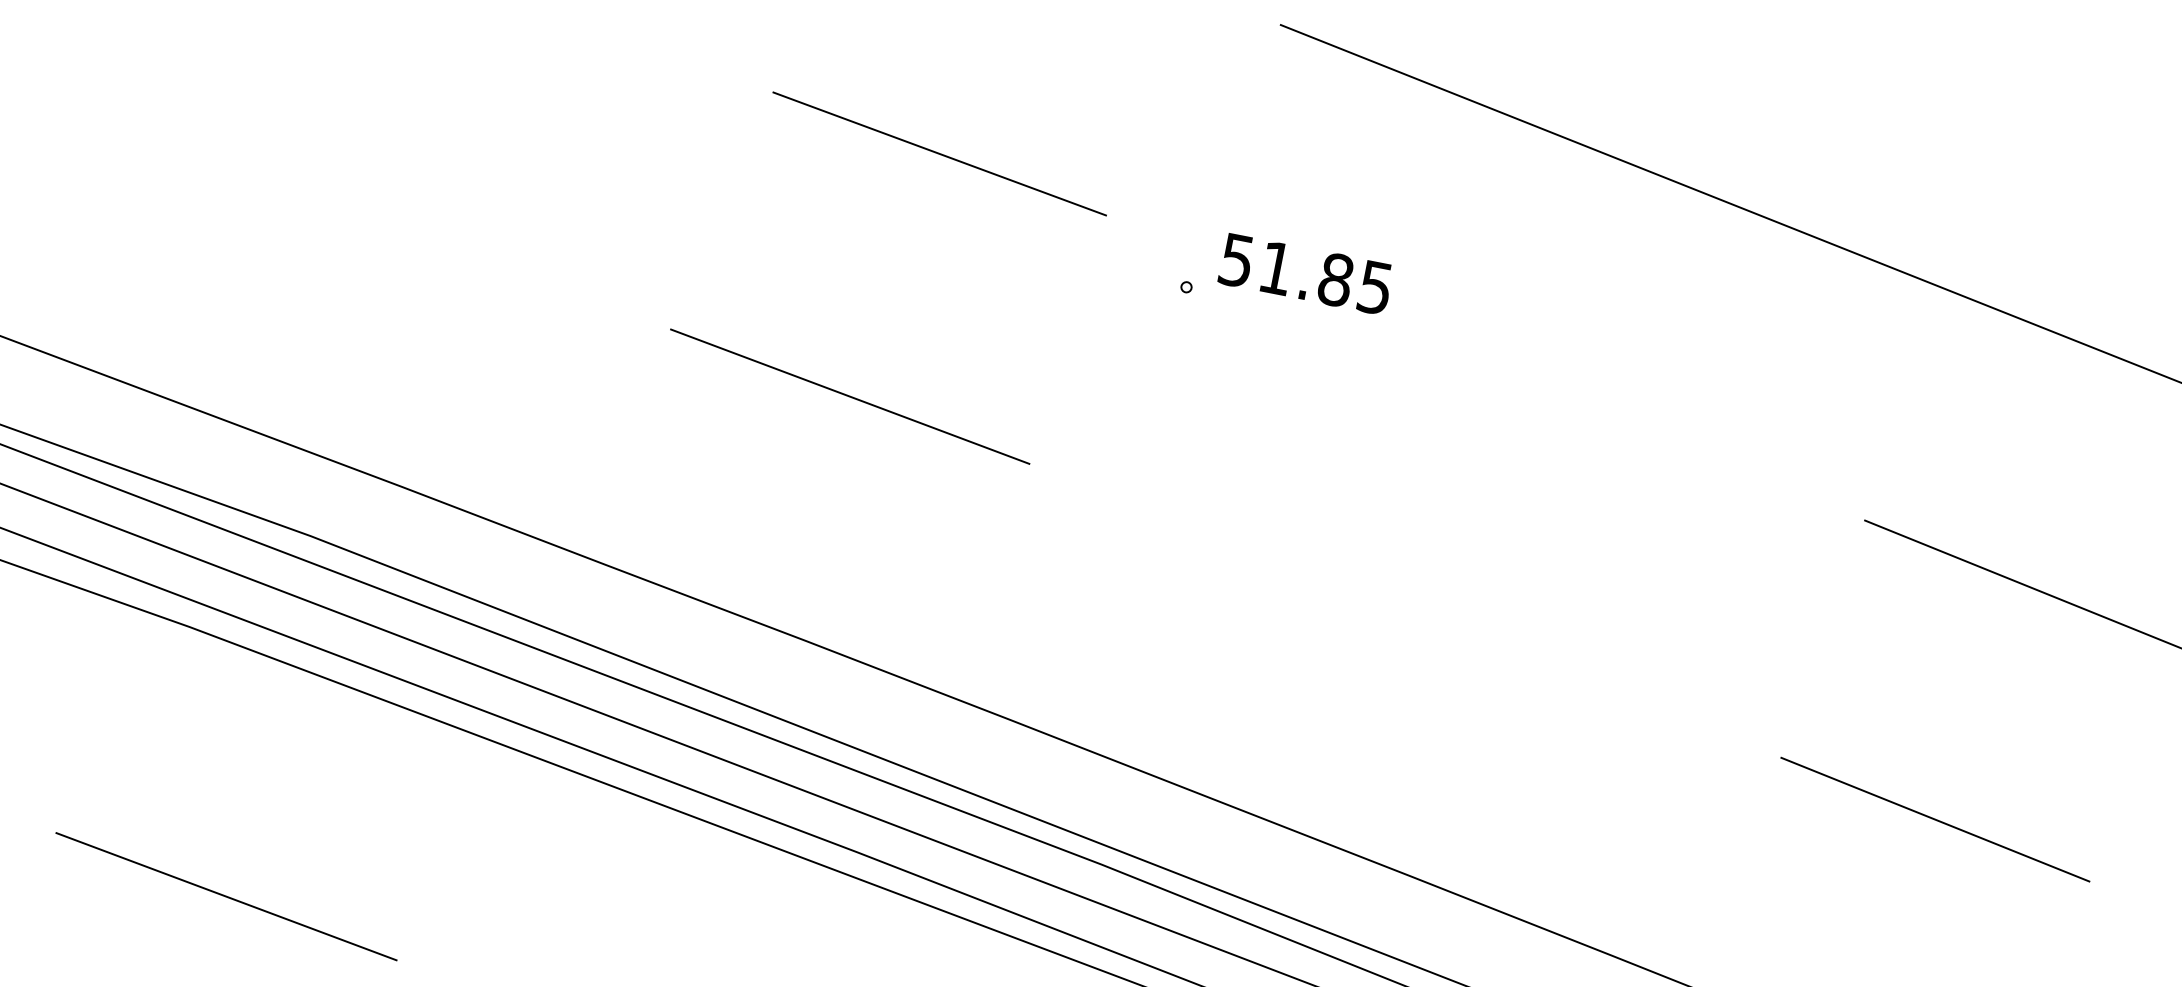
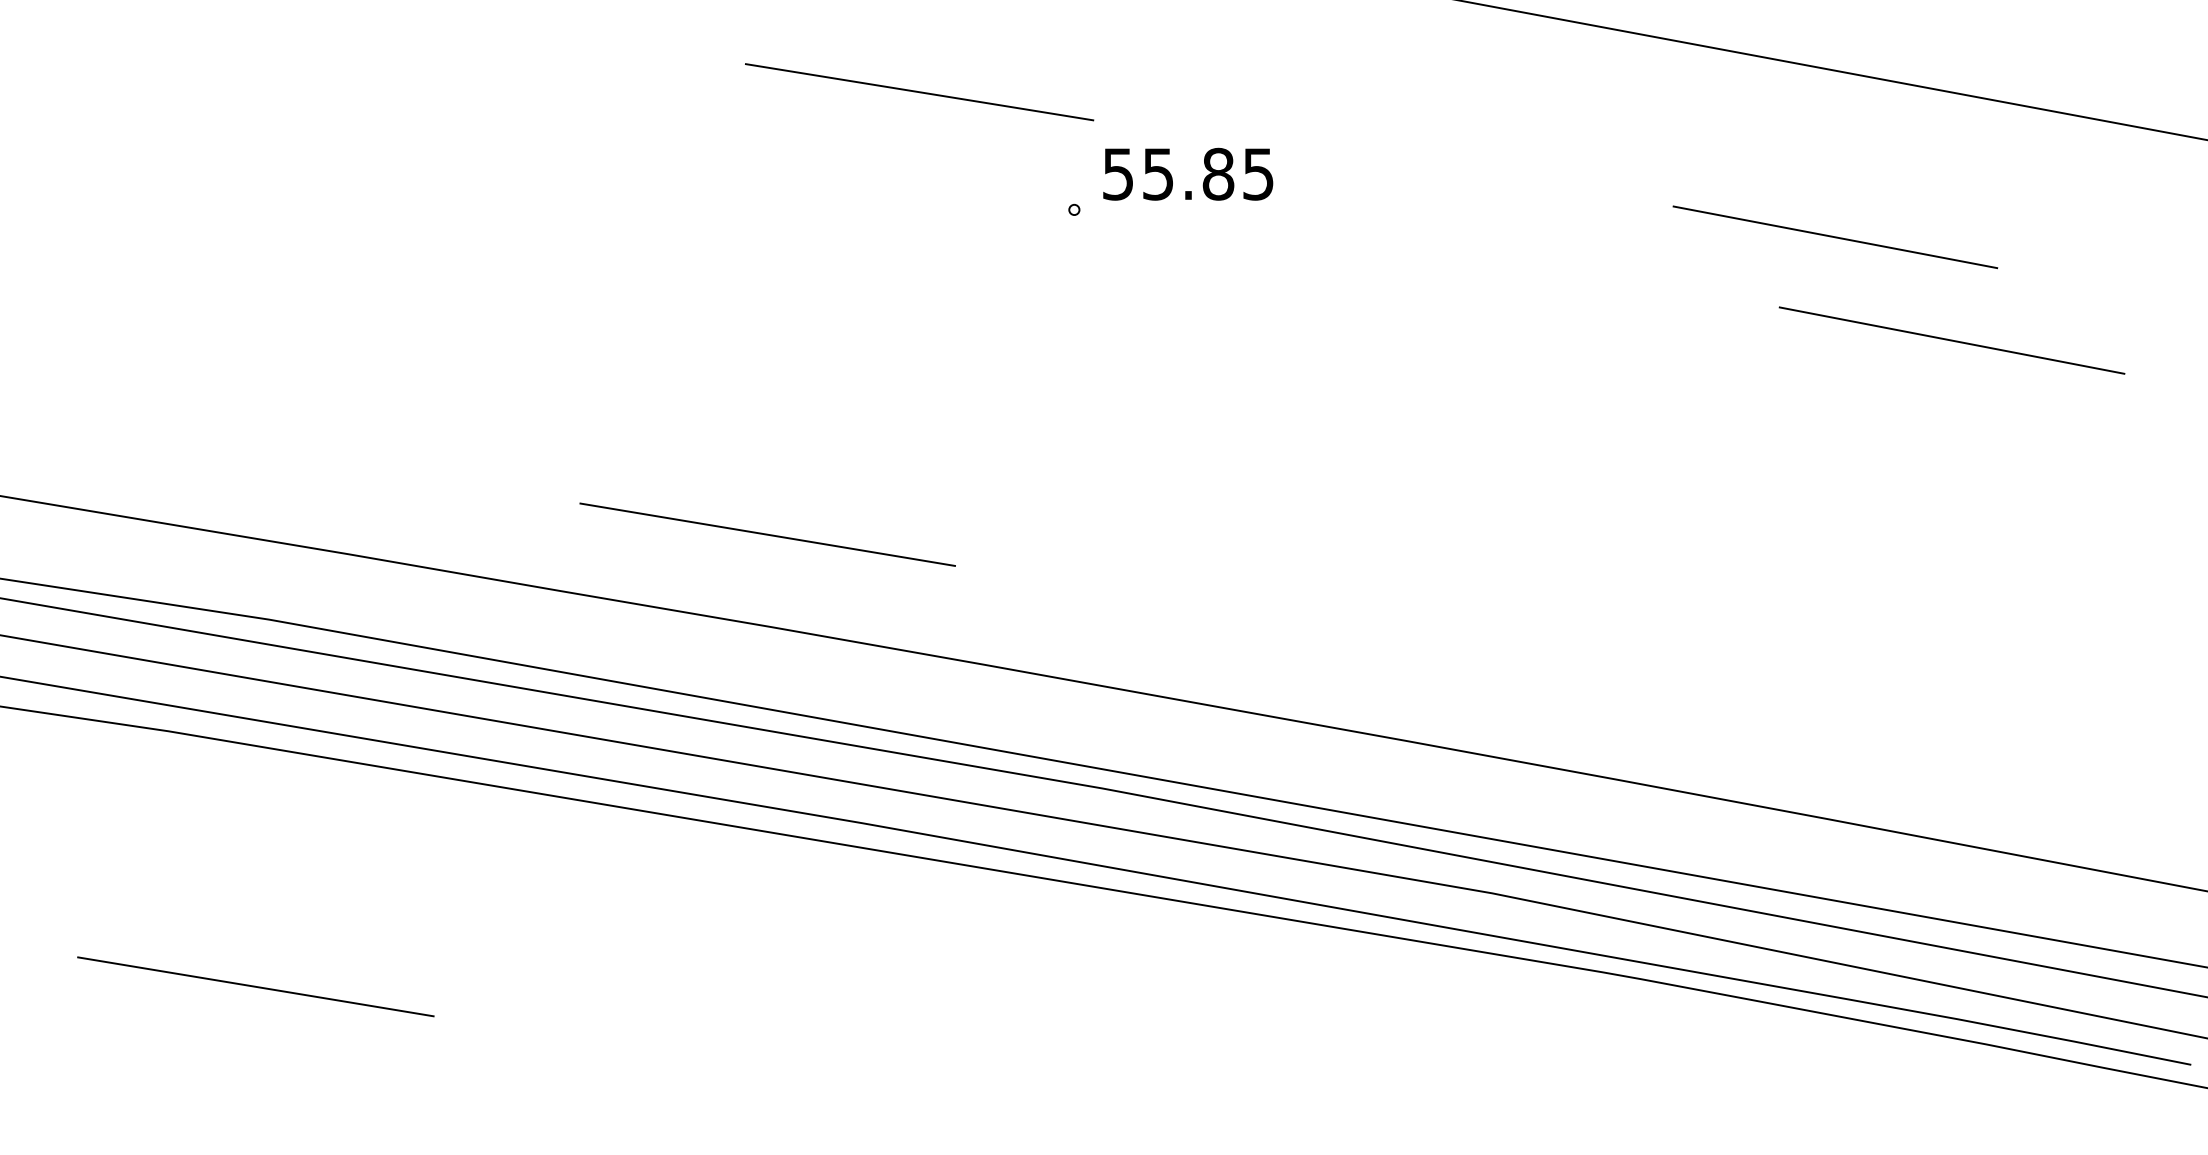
line: (939, 154) -> (919, 92), moved
text: (1275, 268) -> (1157, 174), 51.85 -> 55.85
line: (850, 396) -> (767, 534), moved
line: (1935, 819) -> (1835, 237), moved

